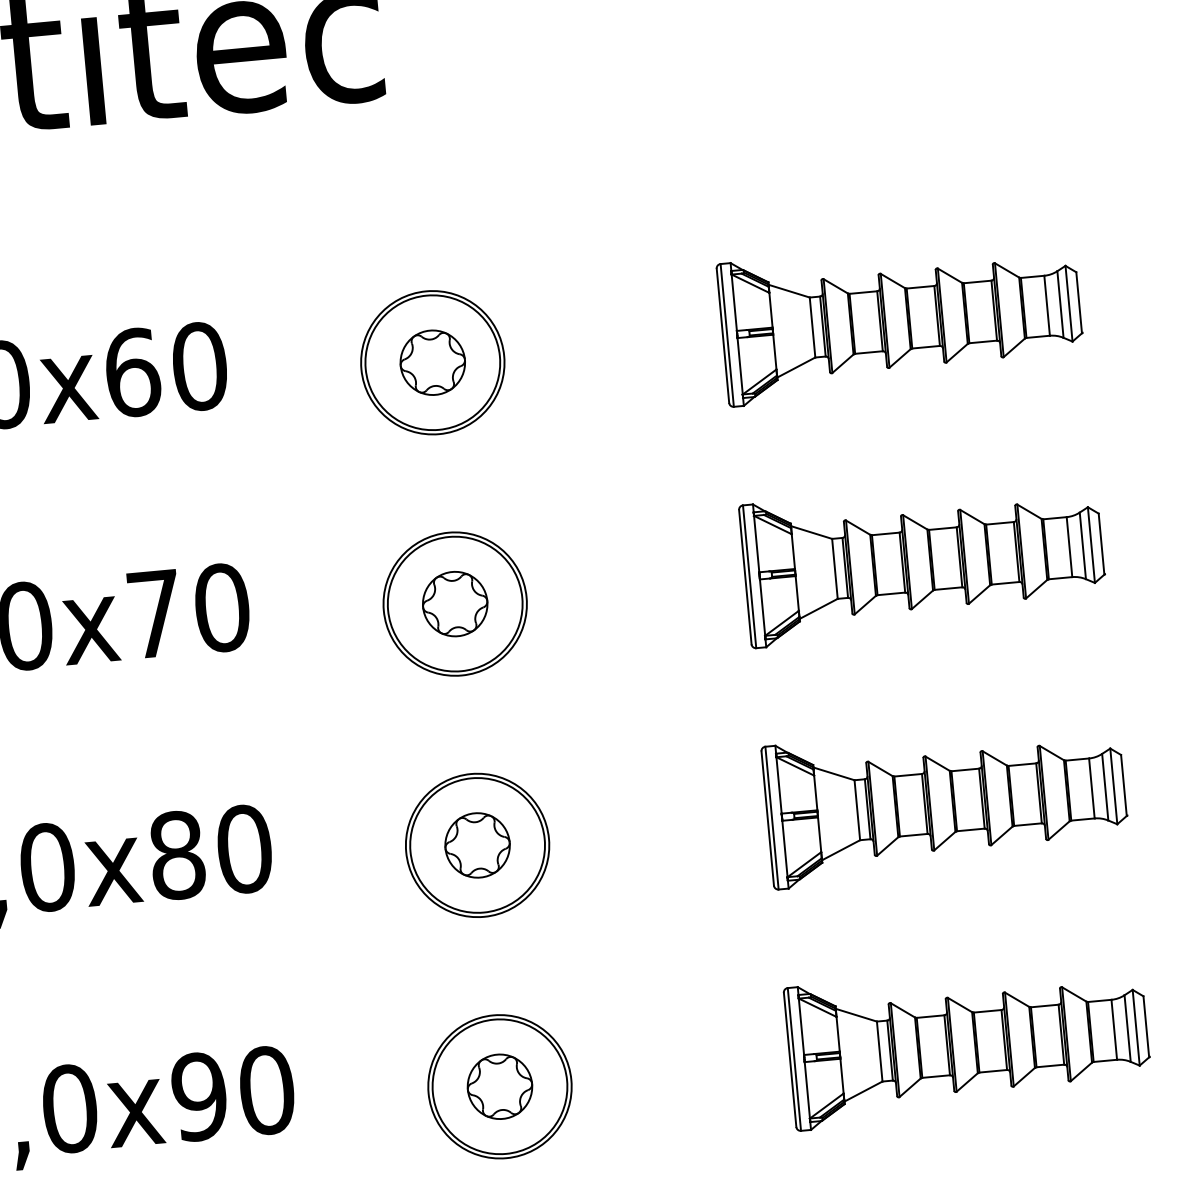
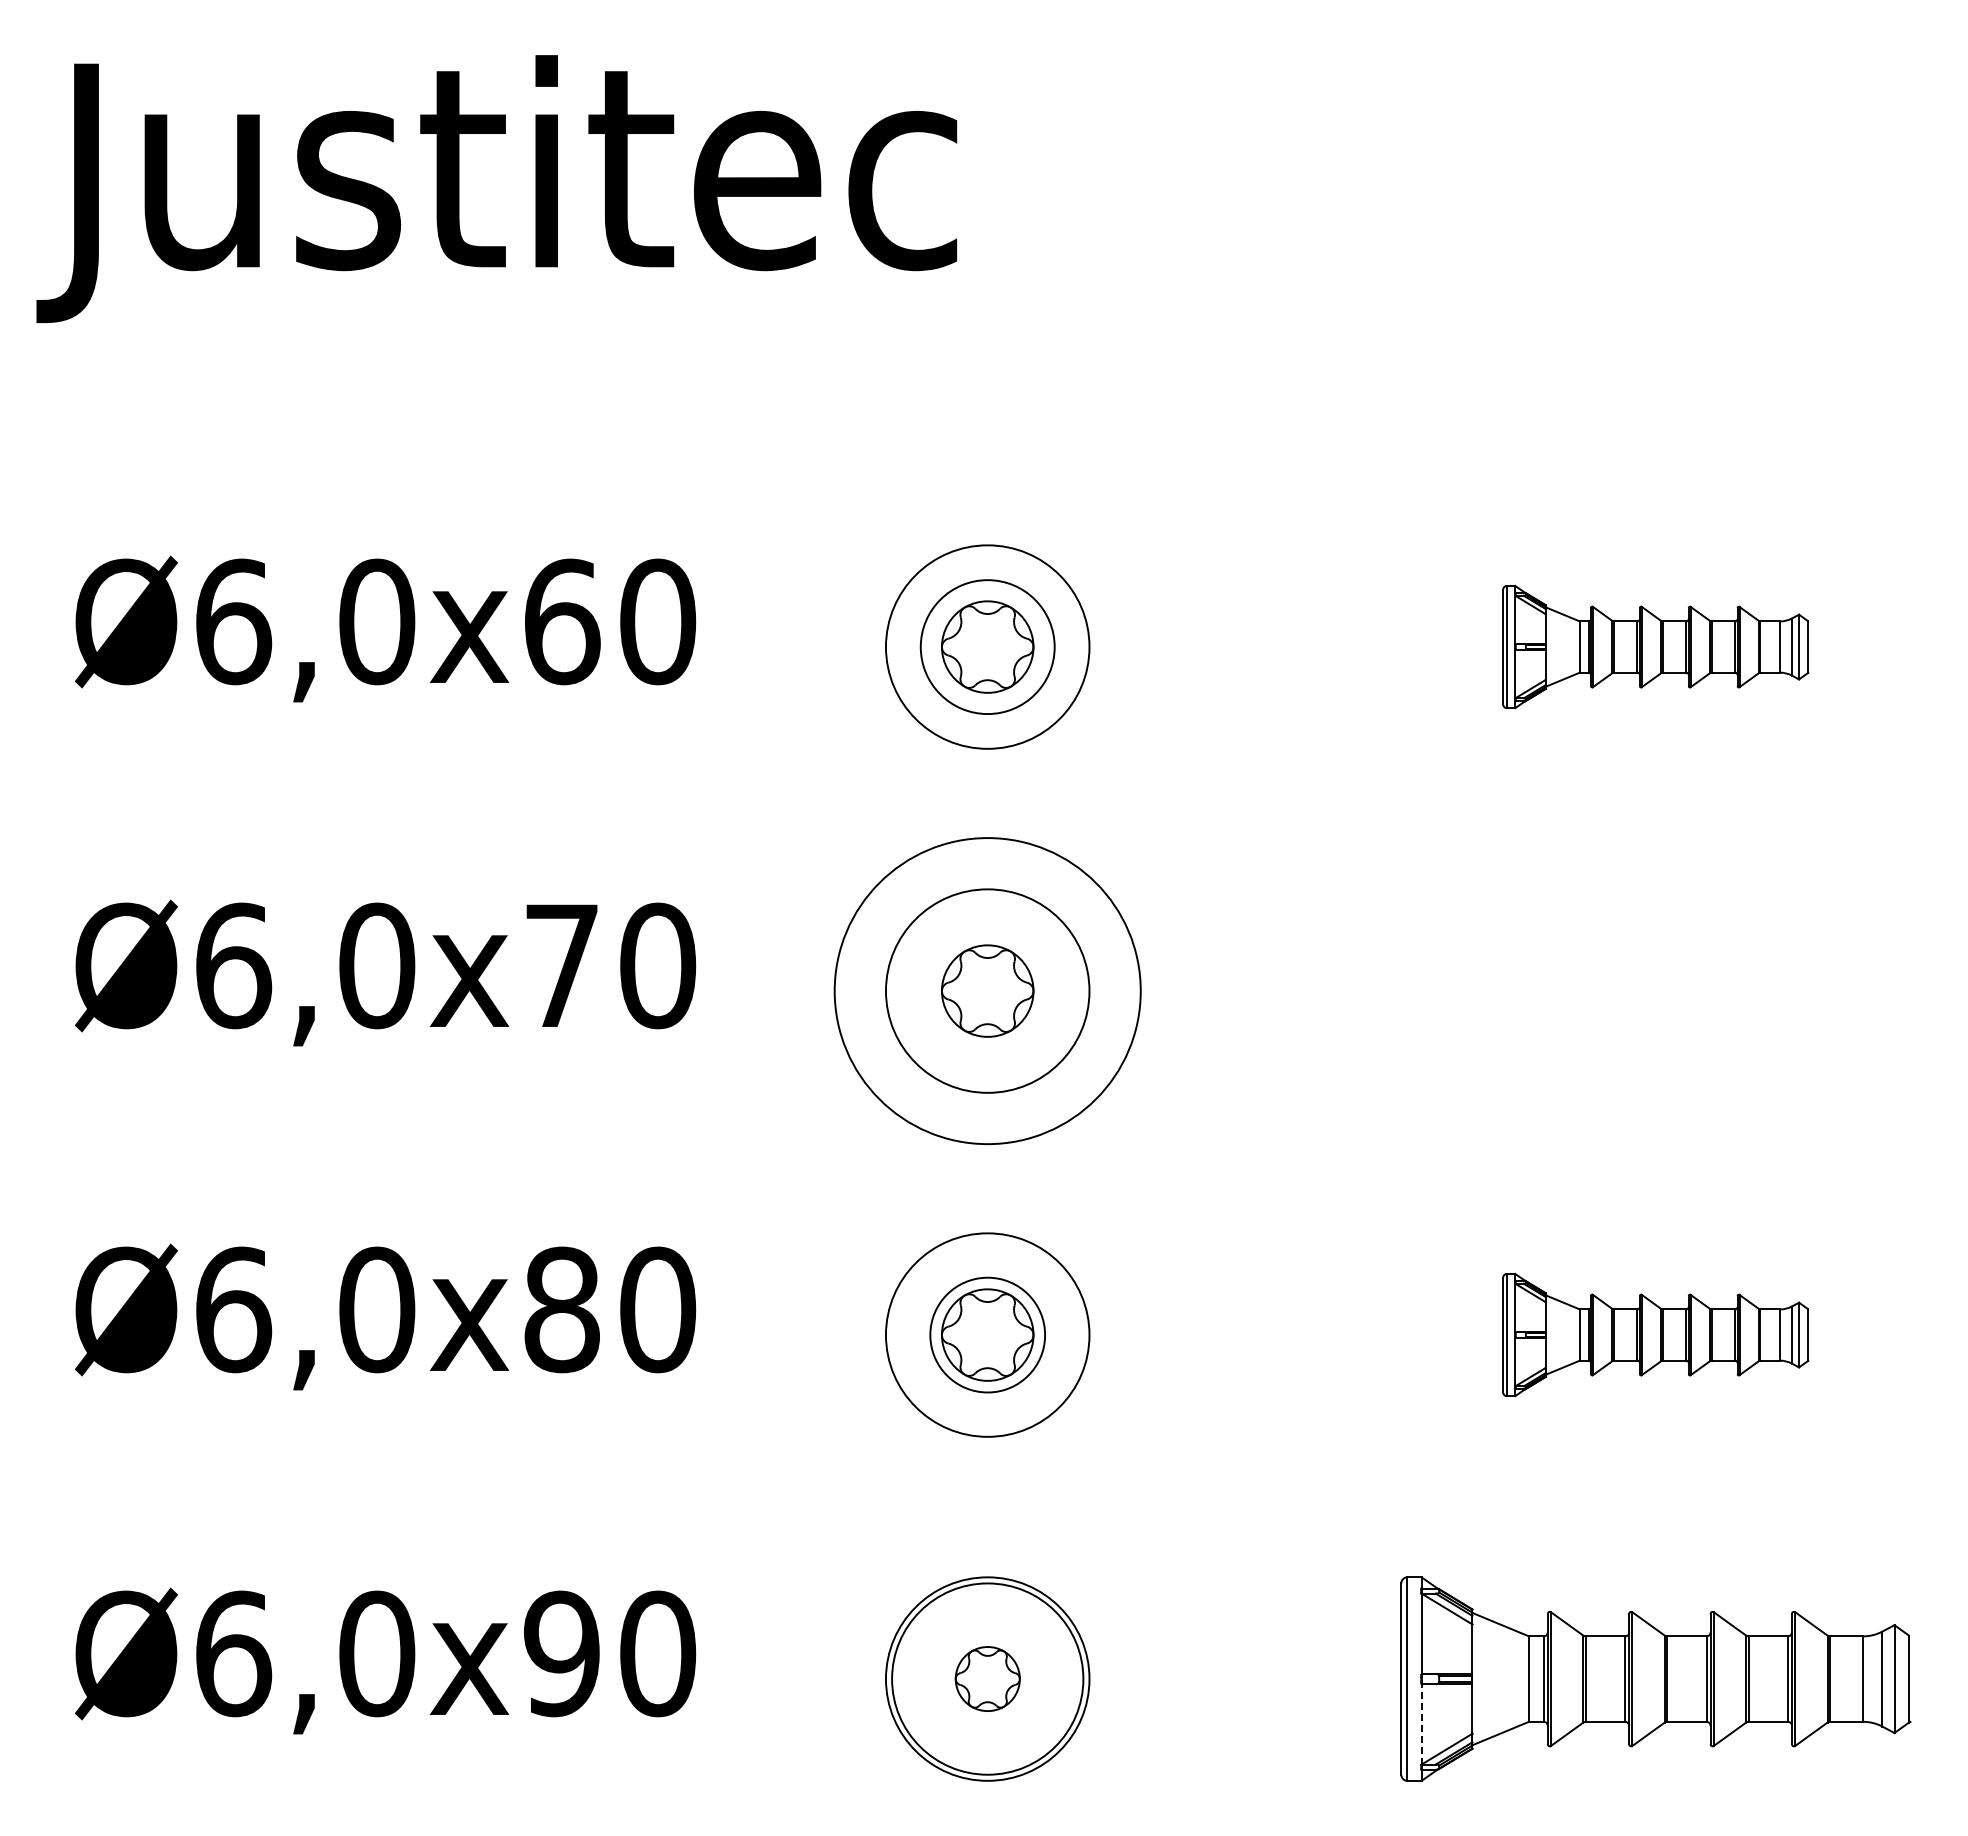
part: (901, 318) -> (1655, 646), size x0.6
circle: (432, 362) -> (987, 646), size x0.7
part: (923, 560) -> (1655, 990), removed
circle: (455, 603) -> (987, 990), size x1.6
part: (946, 801) -> (1655, 1334), size x0.6
circle: (477, 845) -> (987, 1334), size x0.6
part: (499, 1086) -> (987, 1678), size x0.7
line: (807, 1089) -> (1421, 1723), solid -> dashed

